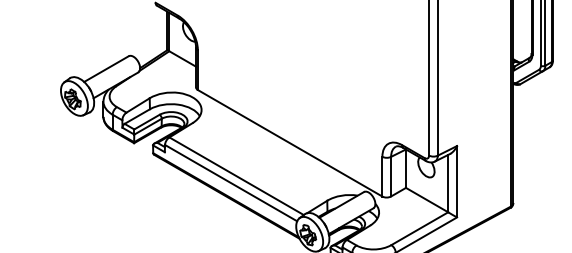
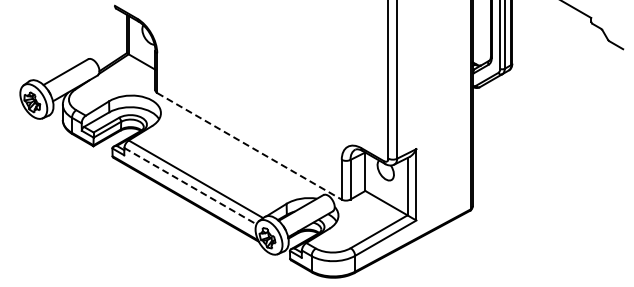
line: (290, 143) -> (249, 146), solid -> dashed
line: (231, 183) -> (190, 186), solid -> dashed

